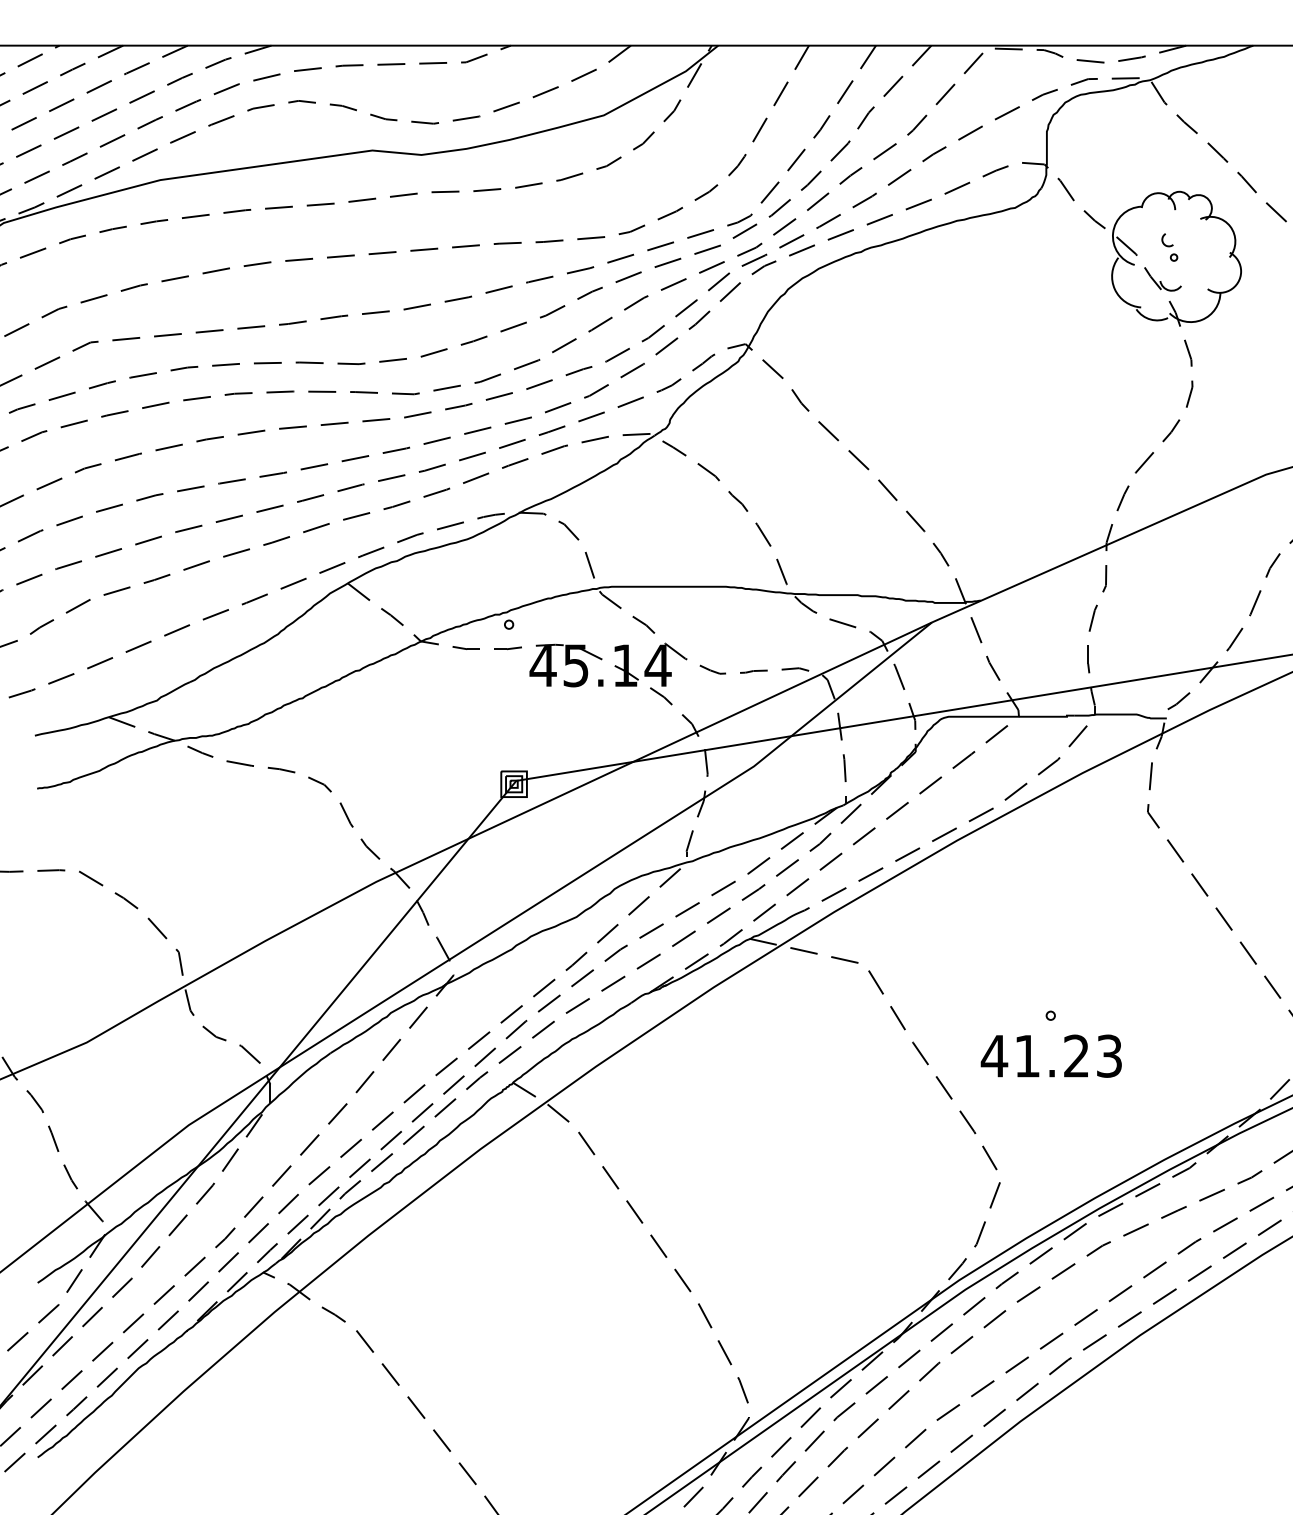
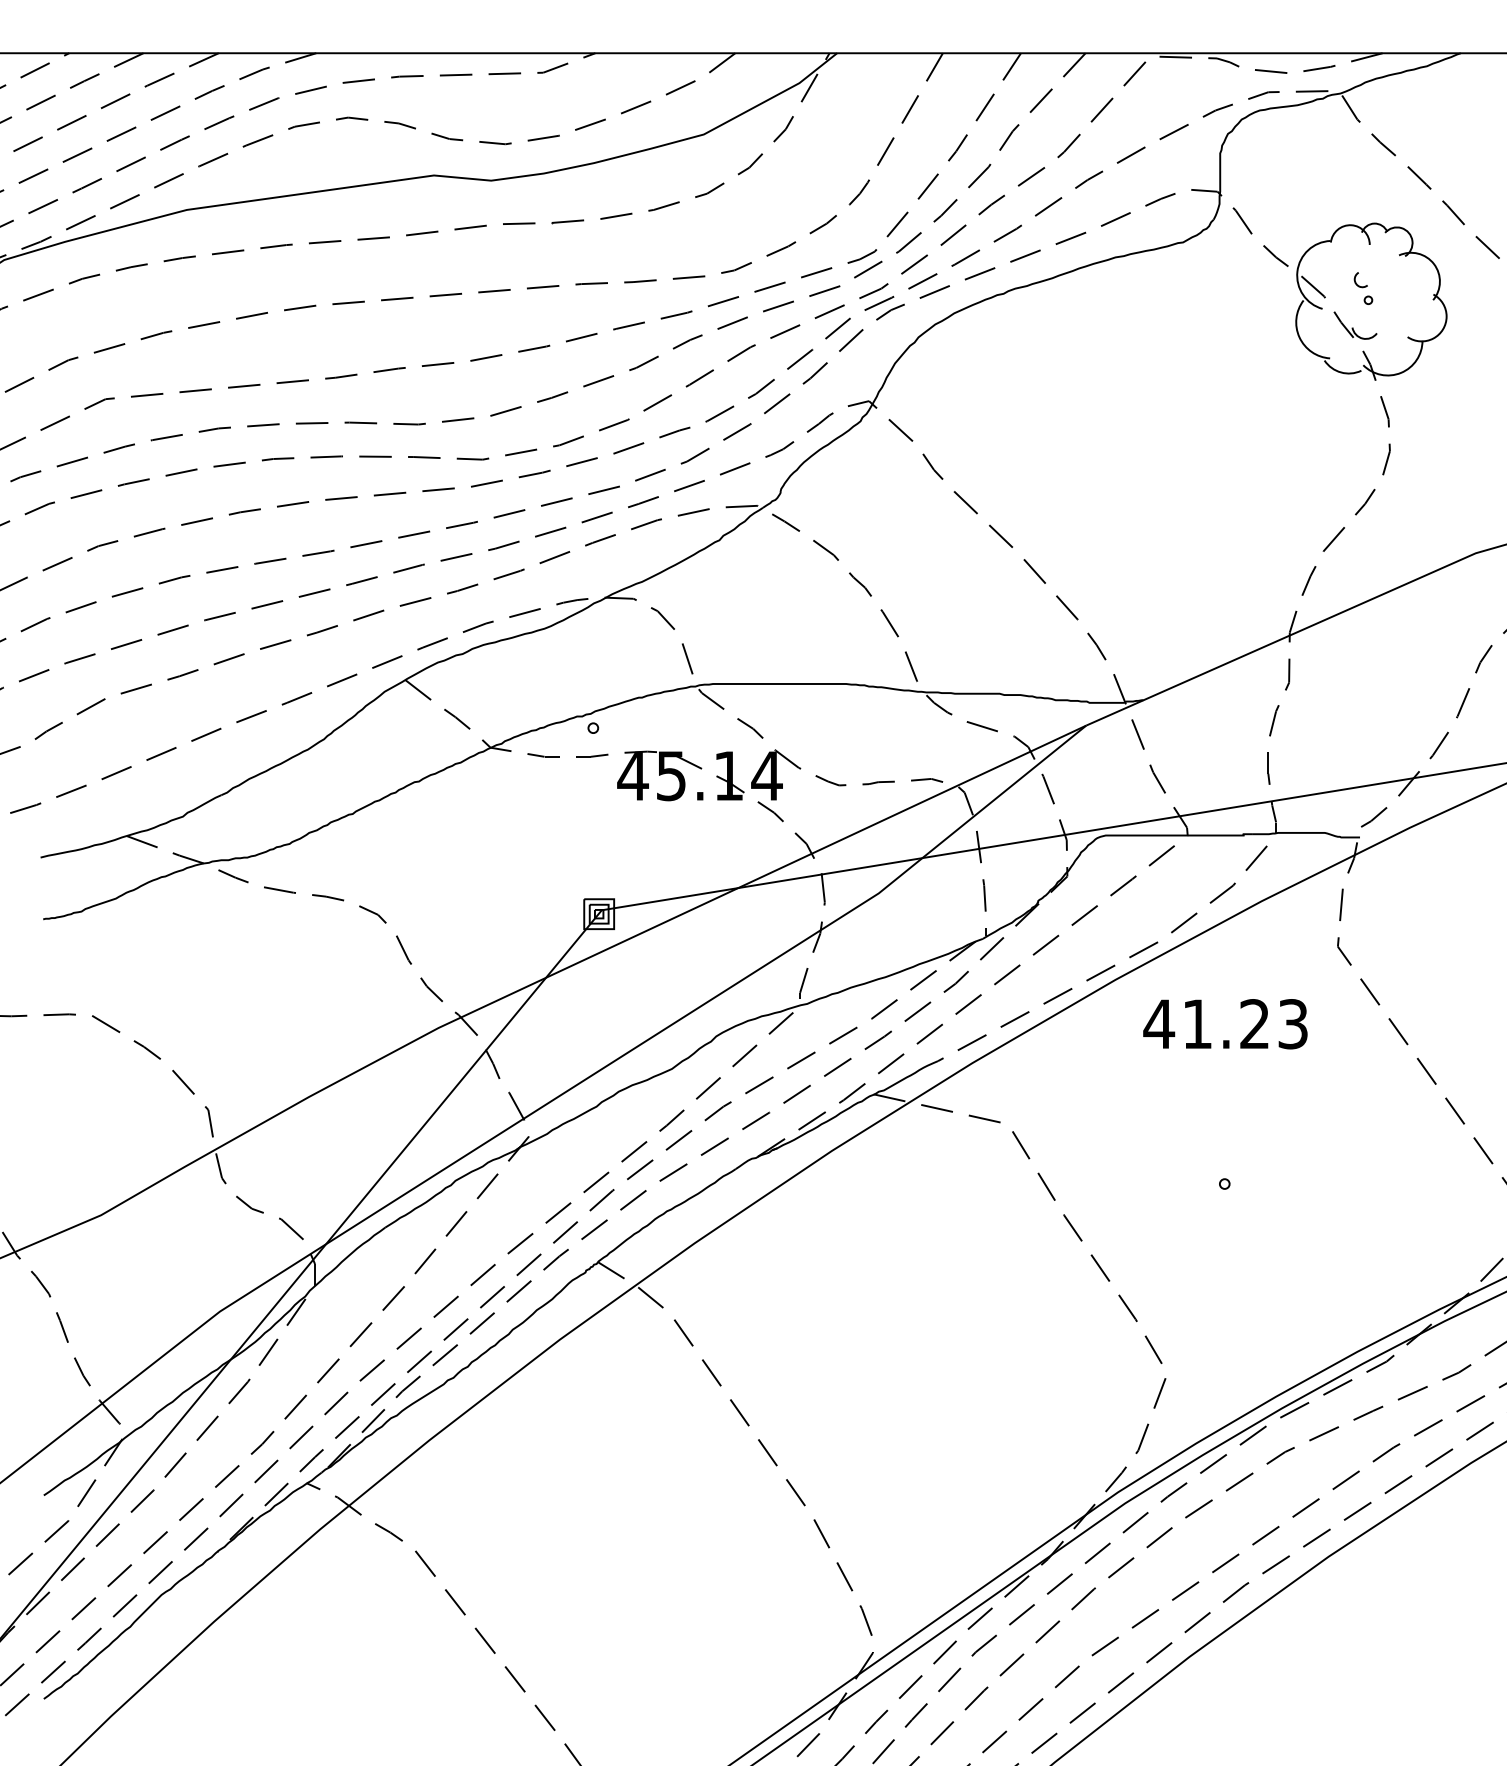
text: (1051, 1056) -> (1225, 1024), moved

